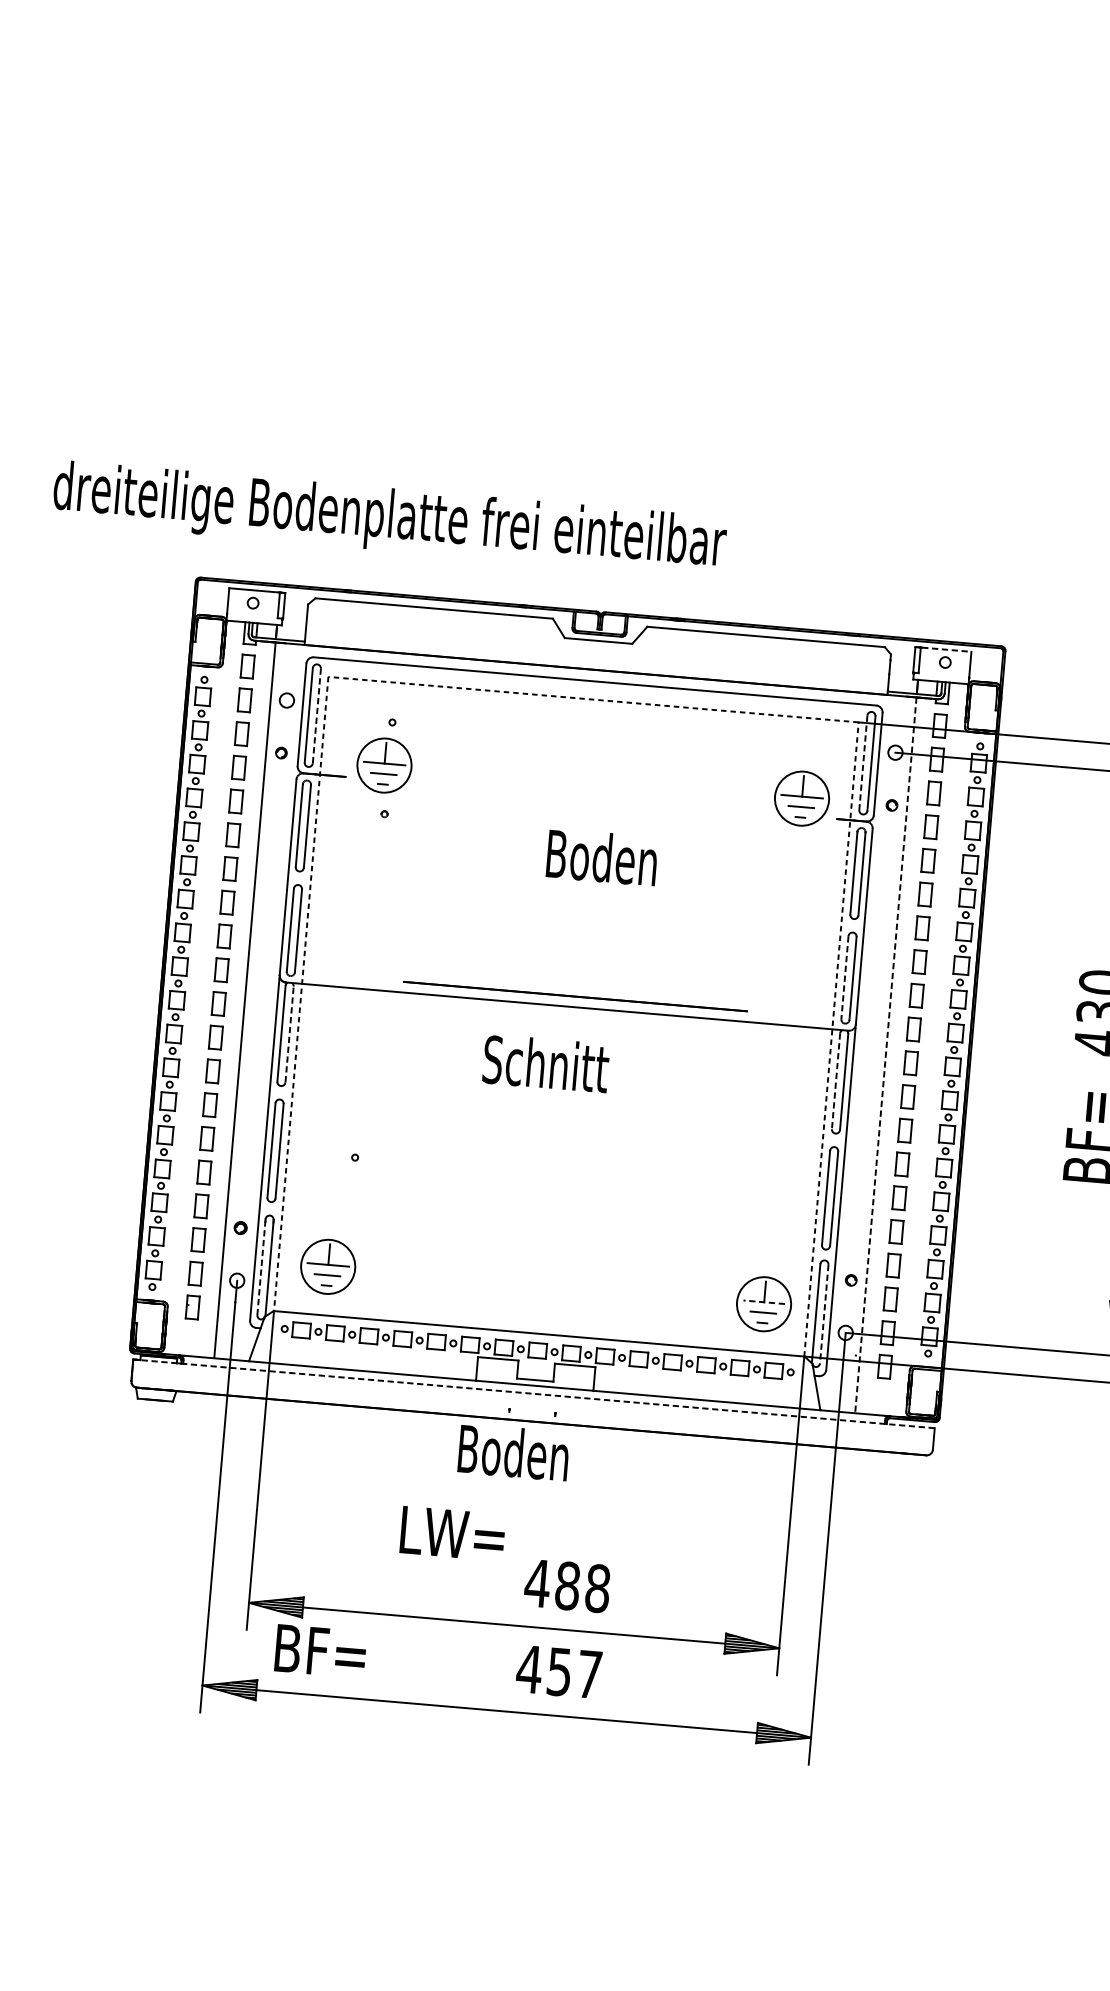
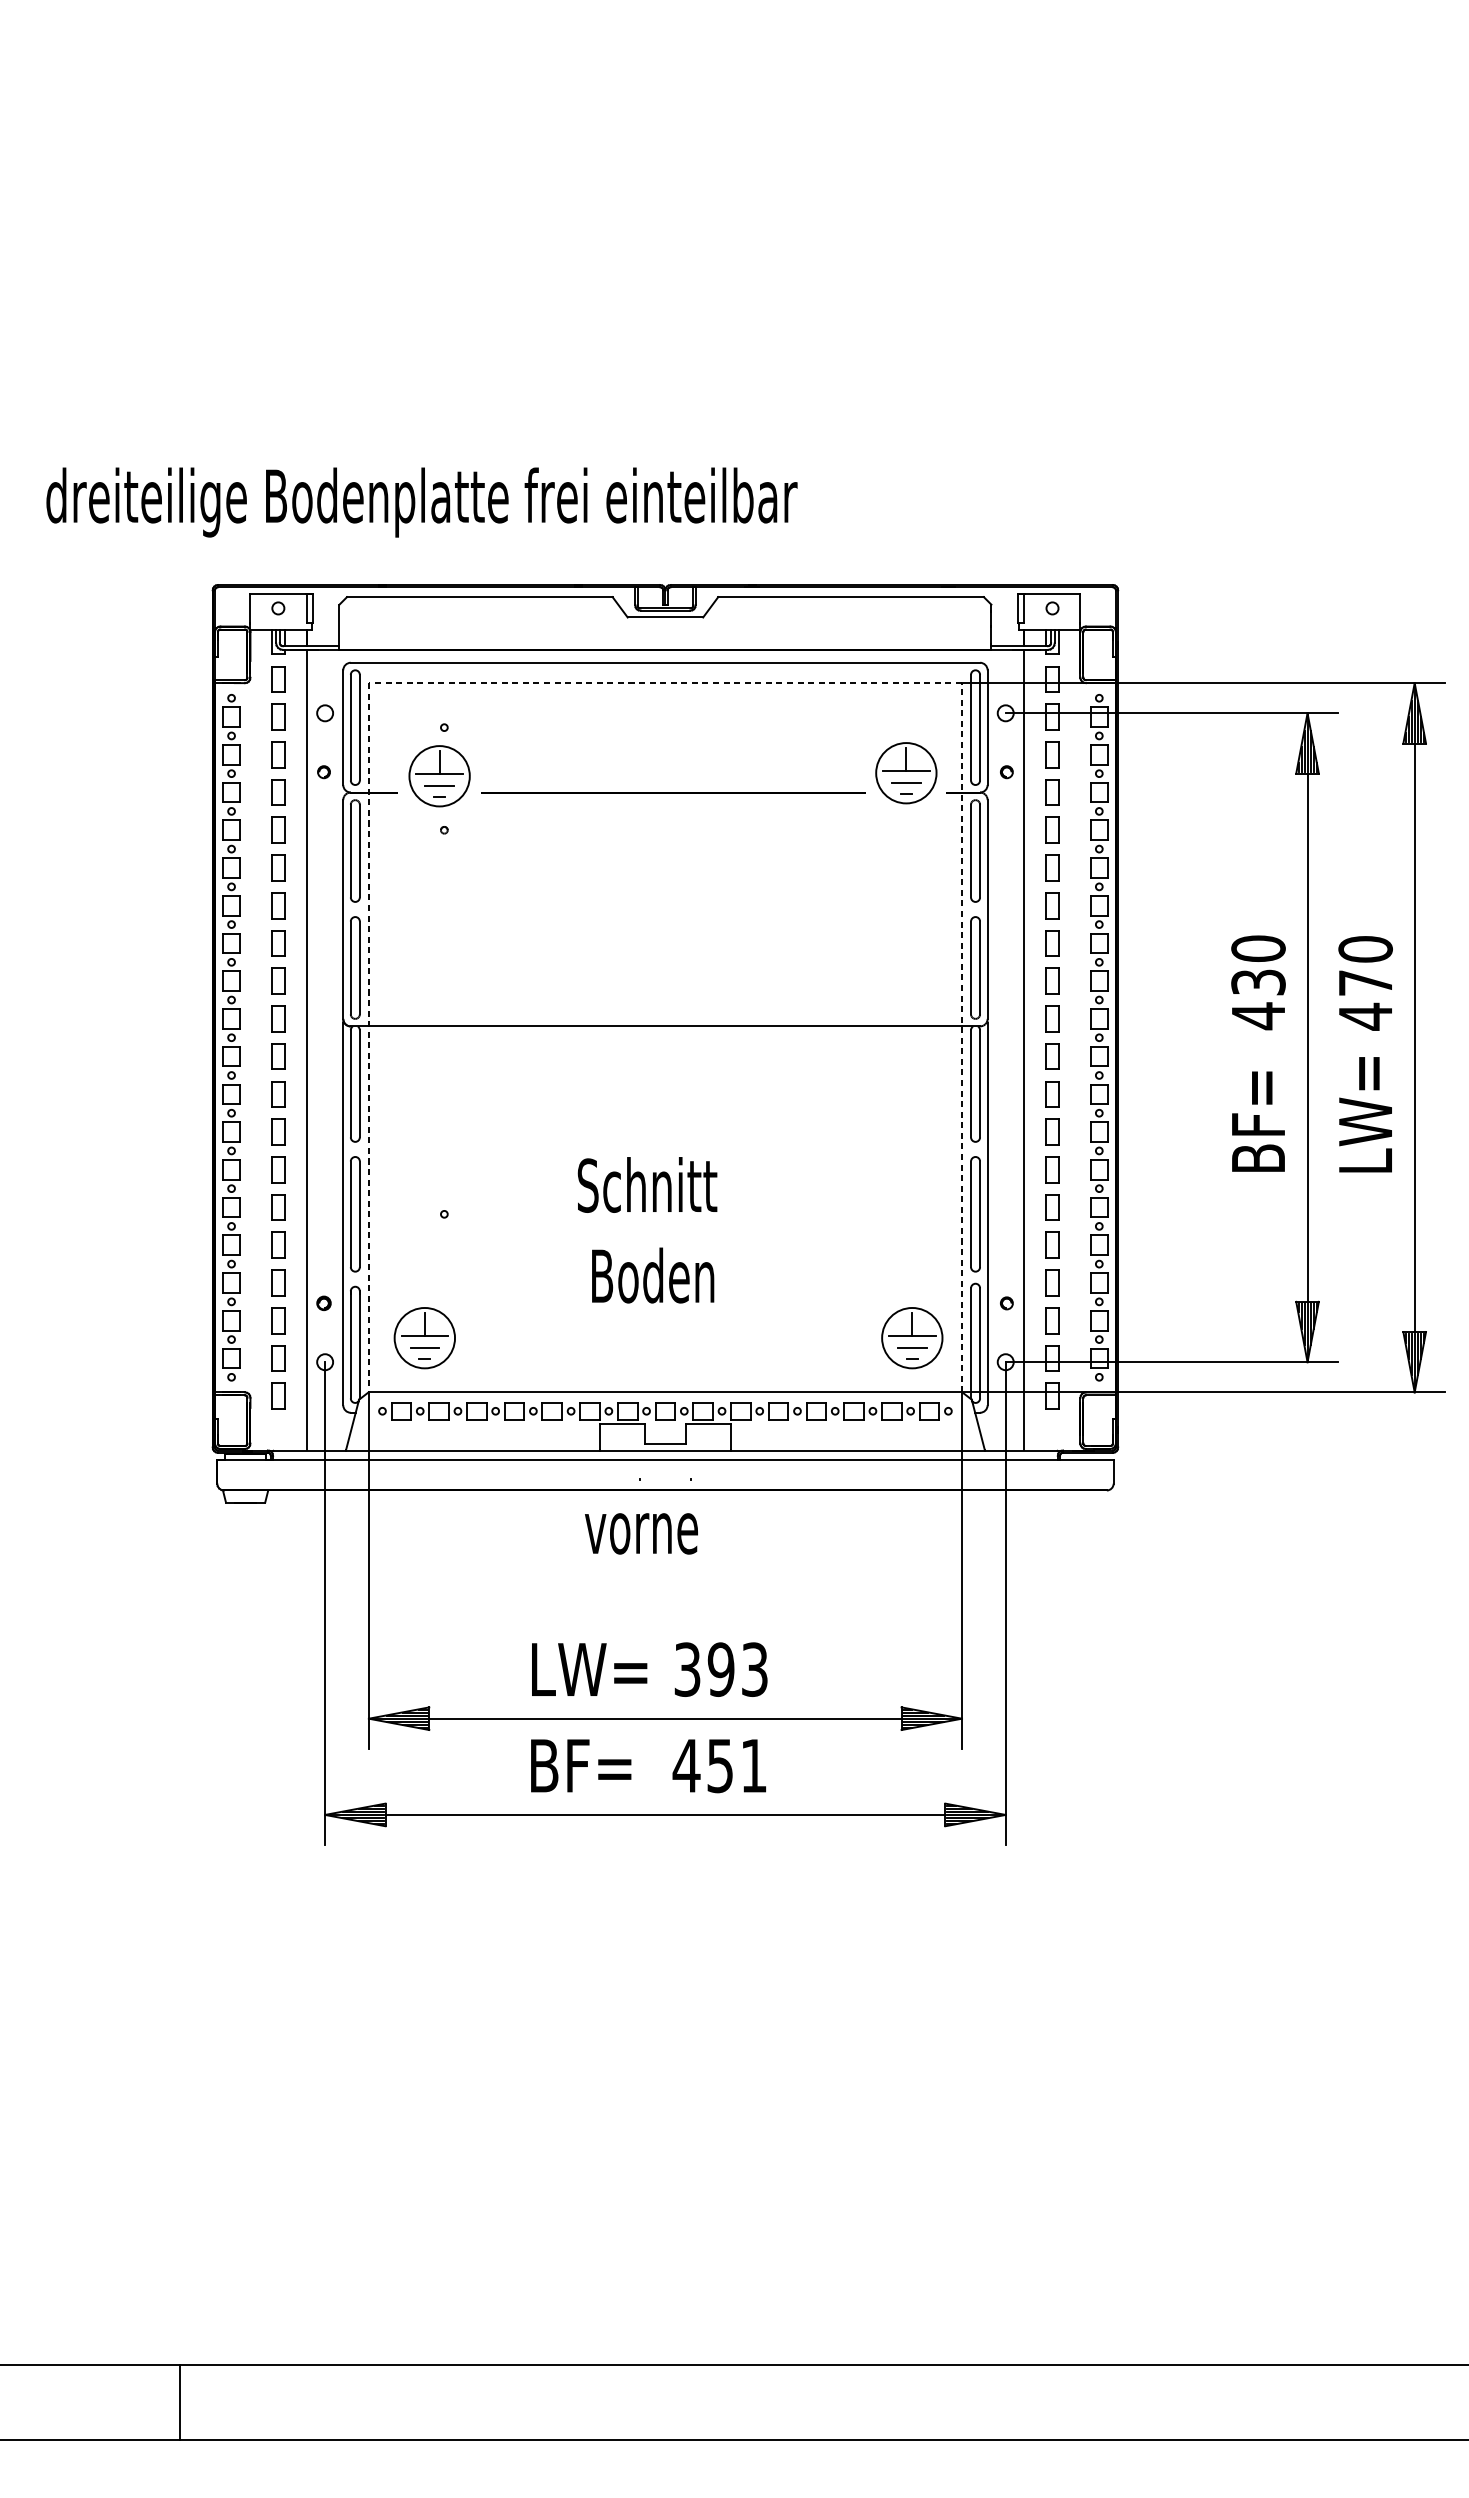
line: (946, 650) -> (1052, 594), dashed -> solid
line: (316, 715) -> (359, 727), dashed -> solid
line: (863, 762) -> (971, 727), dashed -> solid
text: (602, 857) -> (653, 1275), moved
line: (845, 978) -> (971, 968), dashed -> solid
line: (575, 996) -> (673, 792), moved
line: (289, 1034) -> (359, 1083), dashed -> solid
line: (885, 1054) -> (1023, 1049), dashed -> solid
text: (546, 1063) -> (647, 1184), moved
line: (836, 1081) -> (971, 1083), dashed -> solid
line: (261, 1266) -> (350, 1344), dashed -> solid
line: (763, 1301) -> (911, 1335), dashed -> solid
line: (824, 1314) -> (980, 1343), dashed -> solid
line: (533, 1393) -> (664, 1459), dashed -> solid
text: (512, 1452) -> (647, 1526), Boden -> vorne
text: (452, 1533) -> (589, 1669), moved
text: (567, 1585) -> (720, 1669), 488 -> 393
text: (321, 1651) -> (581, 1765), moved
text: (589, 1674) -> (753, 1765), 457 -> 451

